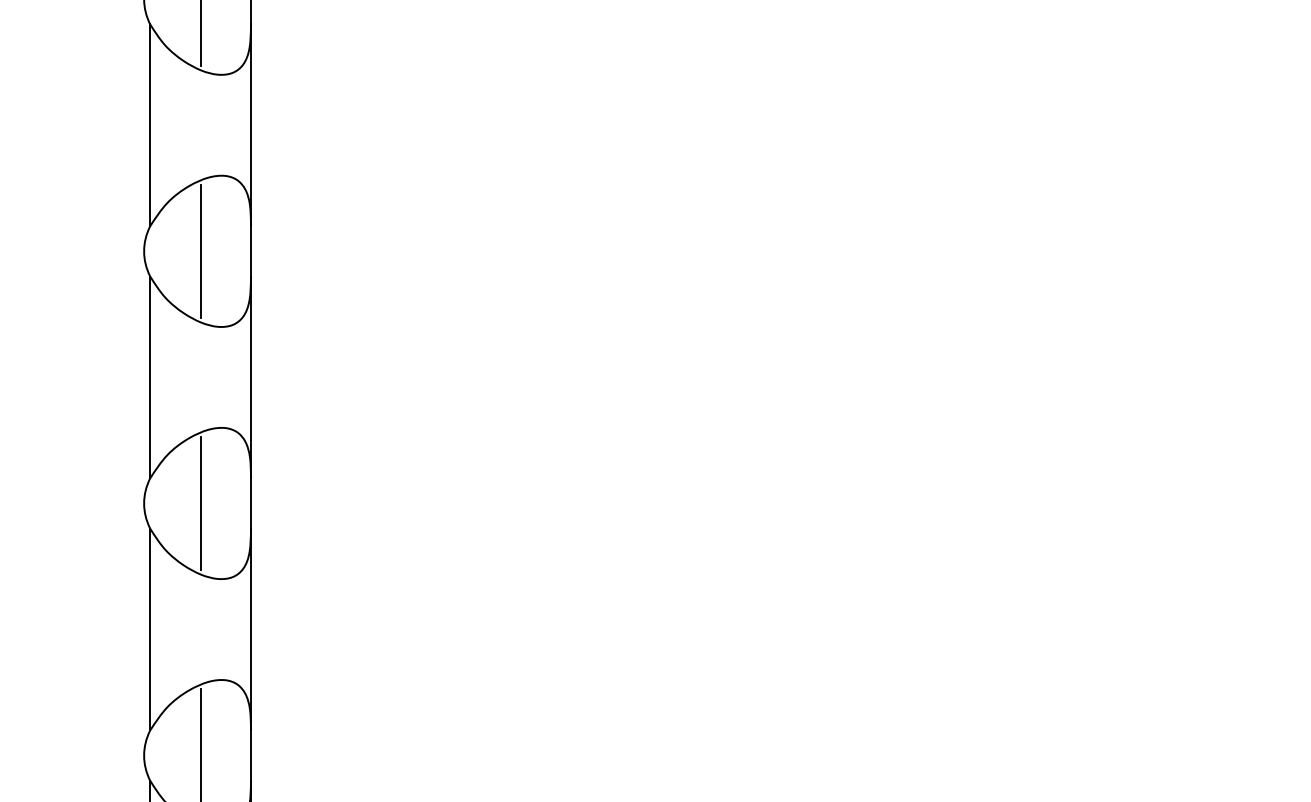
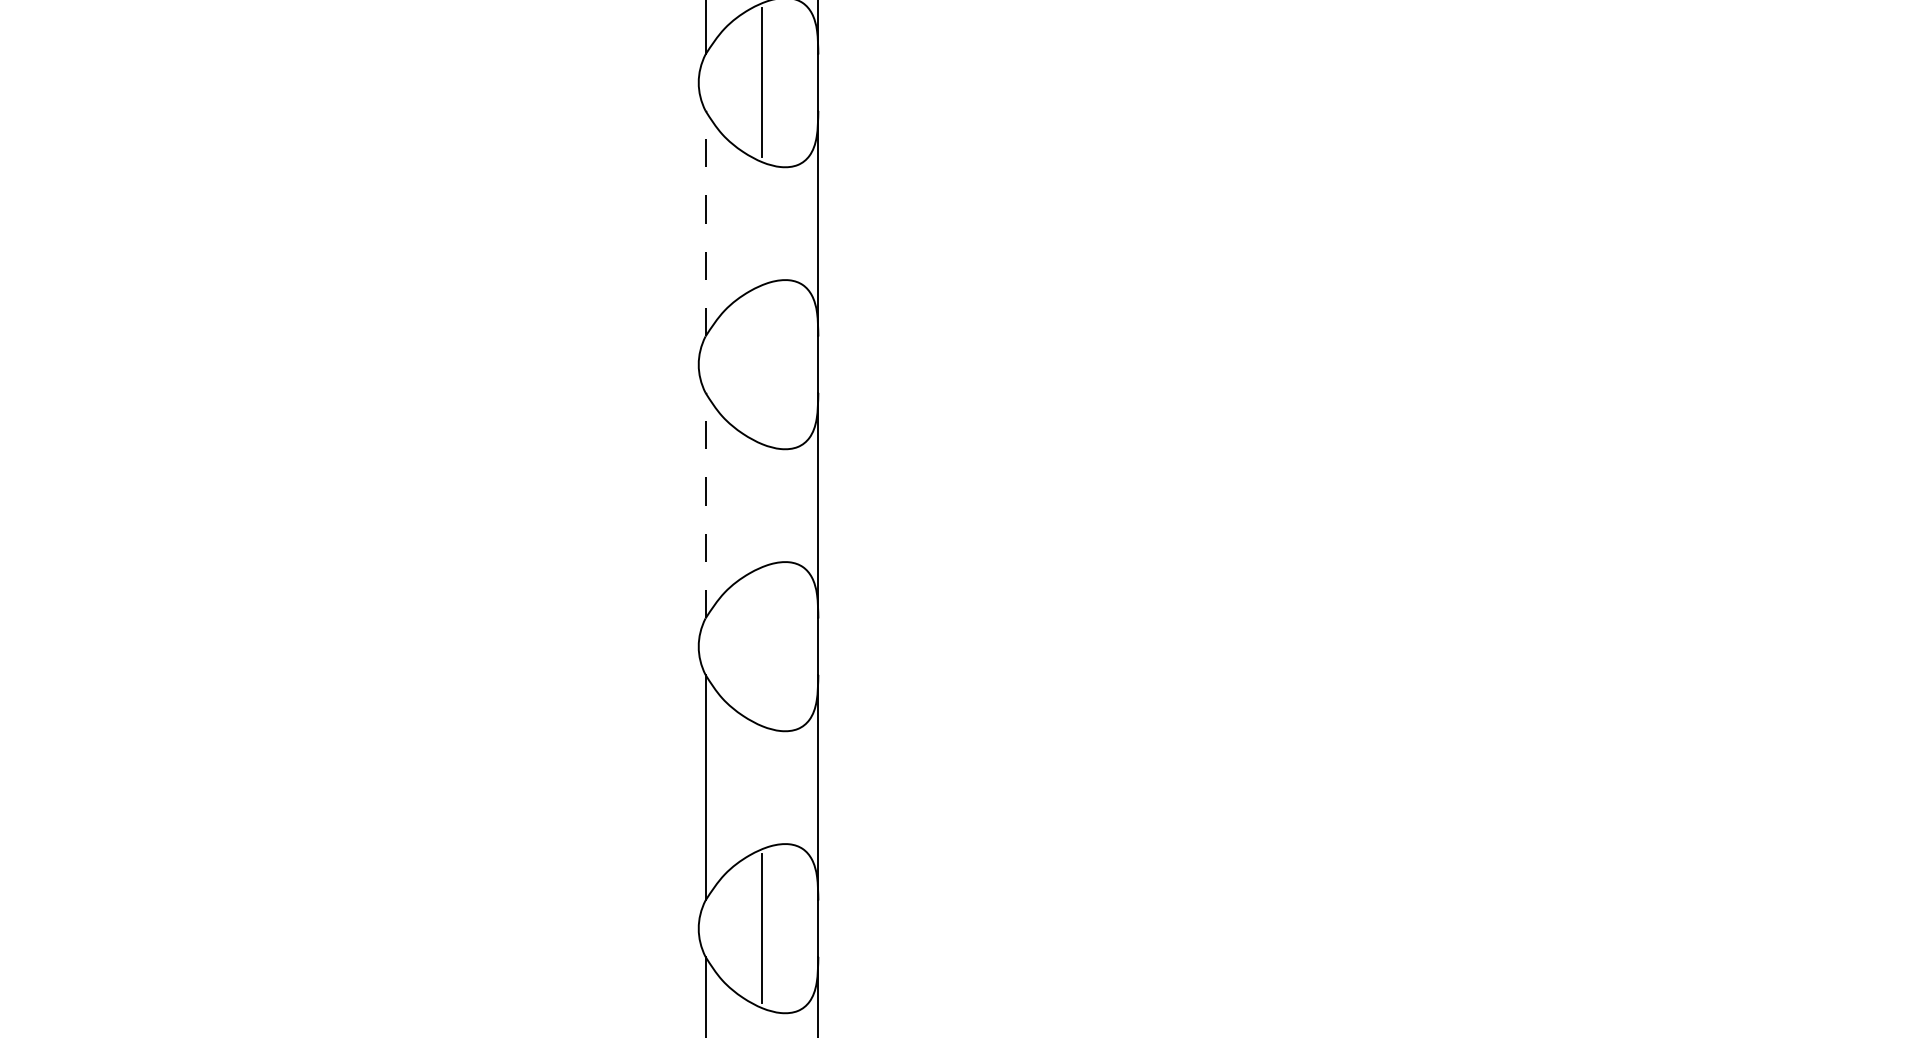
line: (150, 125) -> (705, 223), solid -> dashed
line: (200, 251) -> (761, 364), removed
line: (150, 377) -> (705, 505), solid -> dashed
line: (200, 503) -> (761, 646), removed

